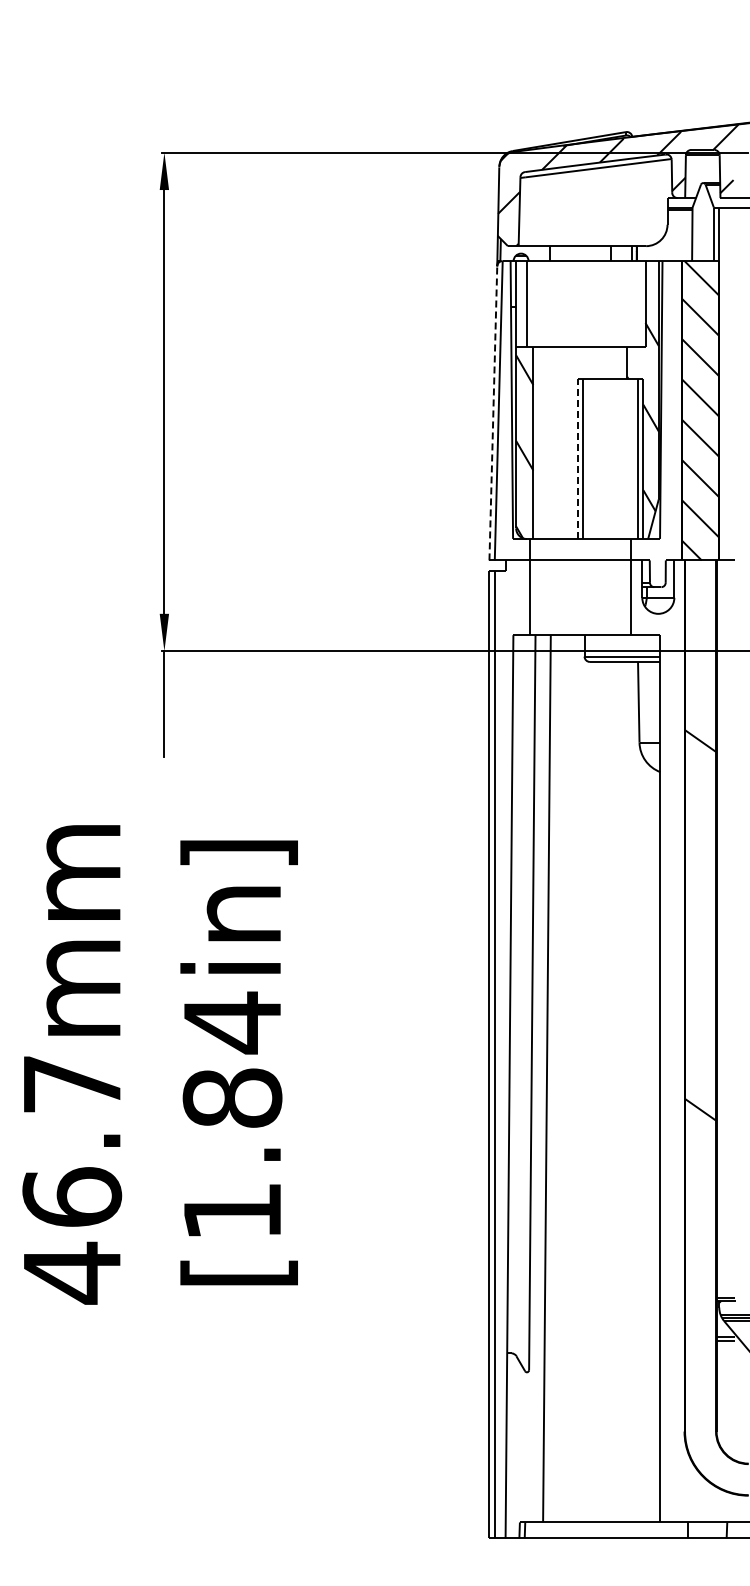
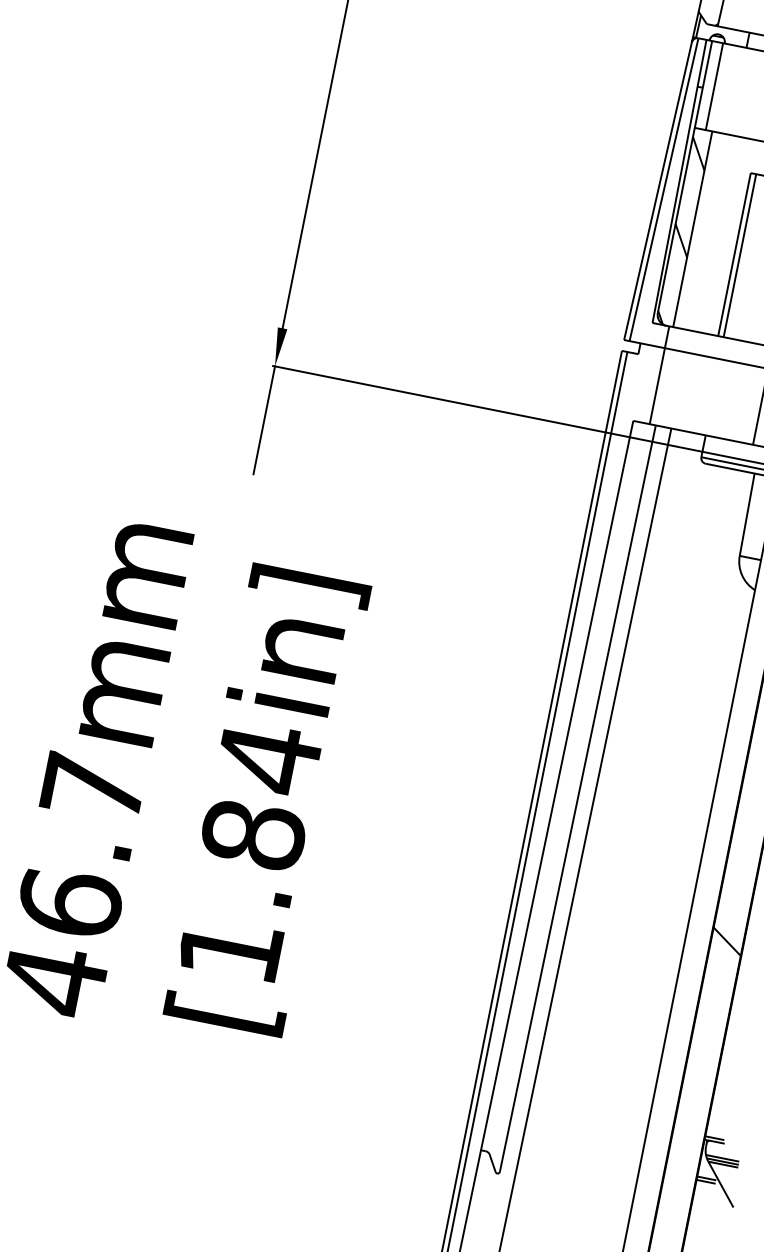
line: (493, 412) -> (658, 190), dashed -> solid
line: (577, 458) -> (734, 254), dashed -> solid

